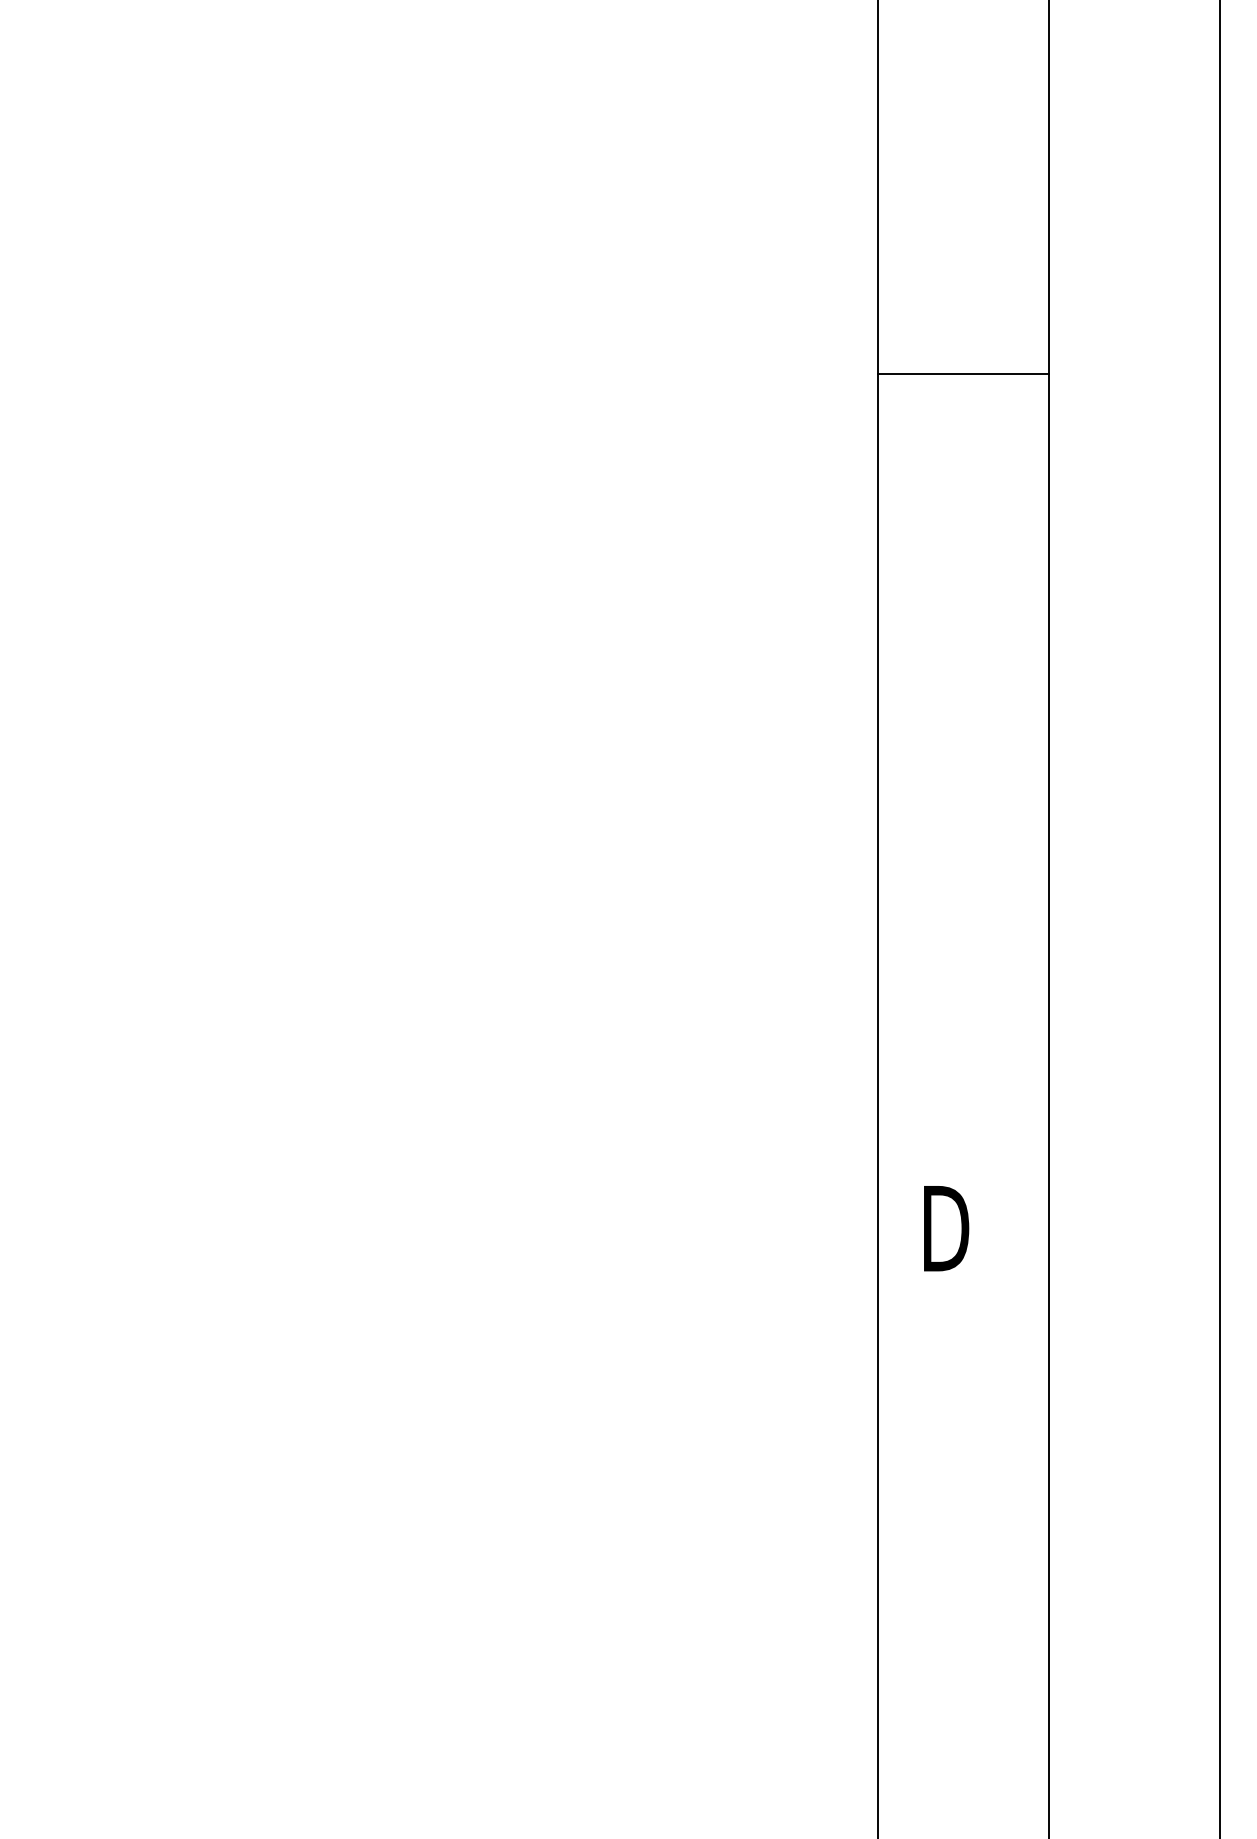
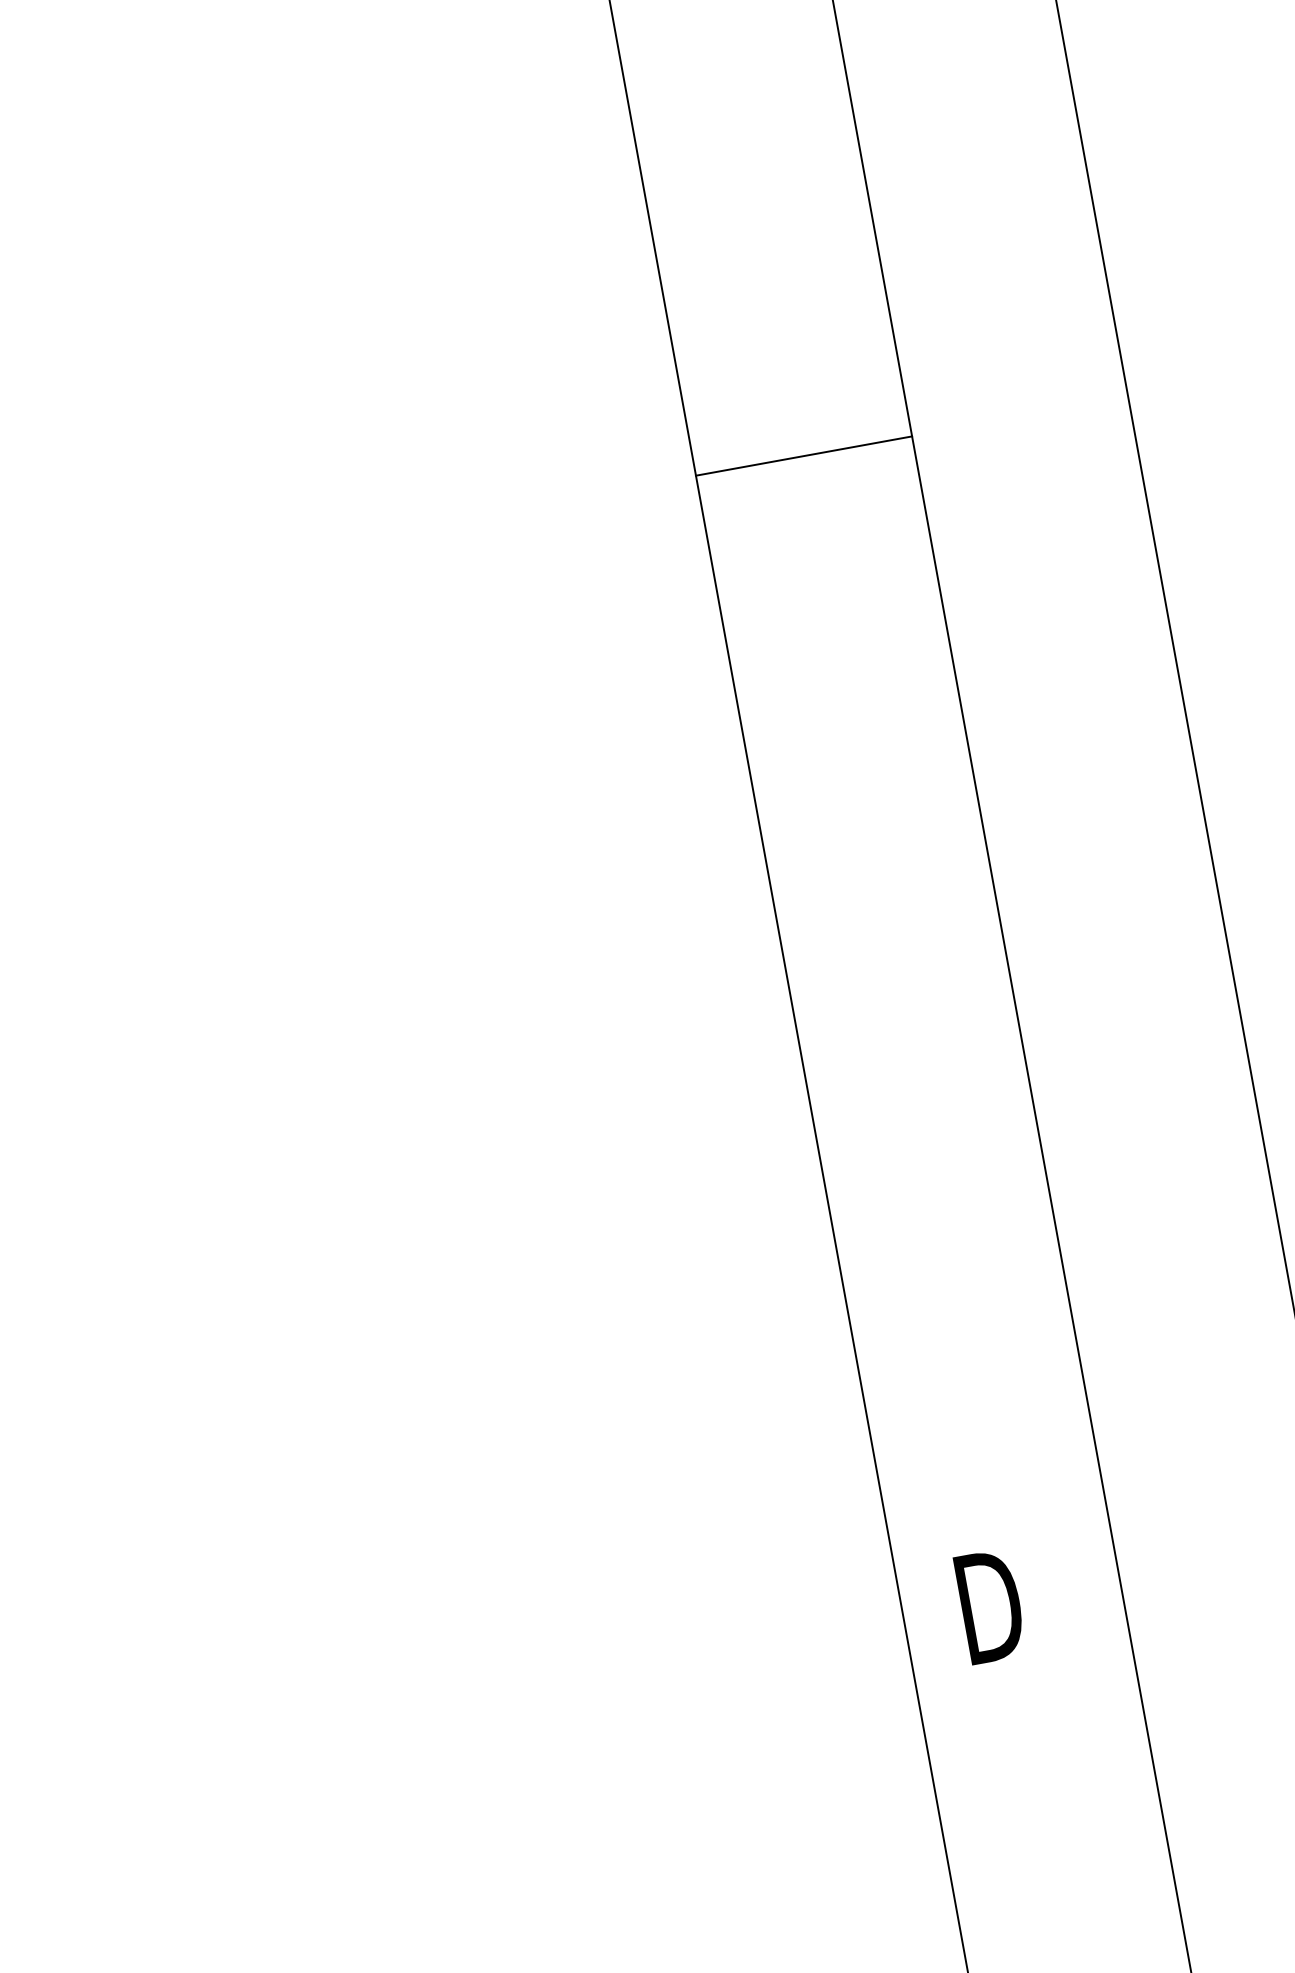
line: (963, 374) -> (804, 456), moved

